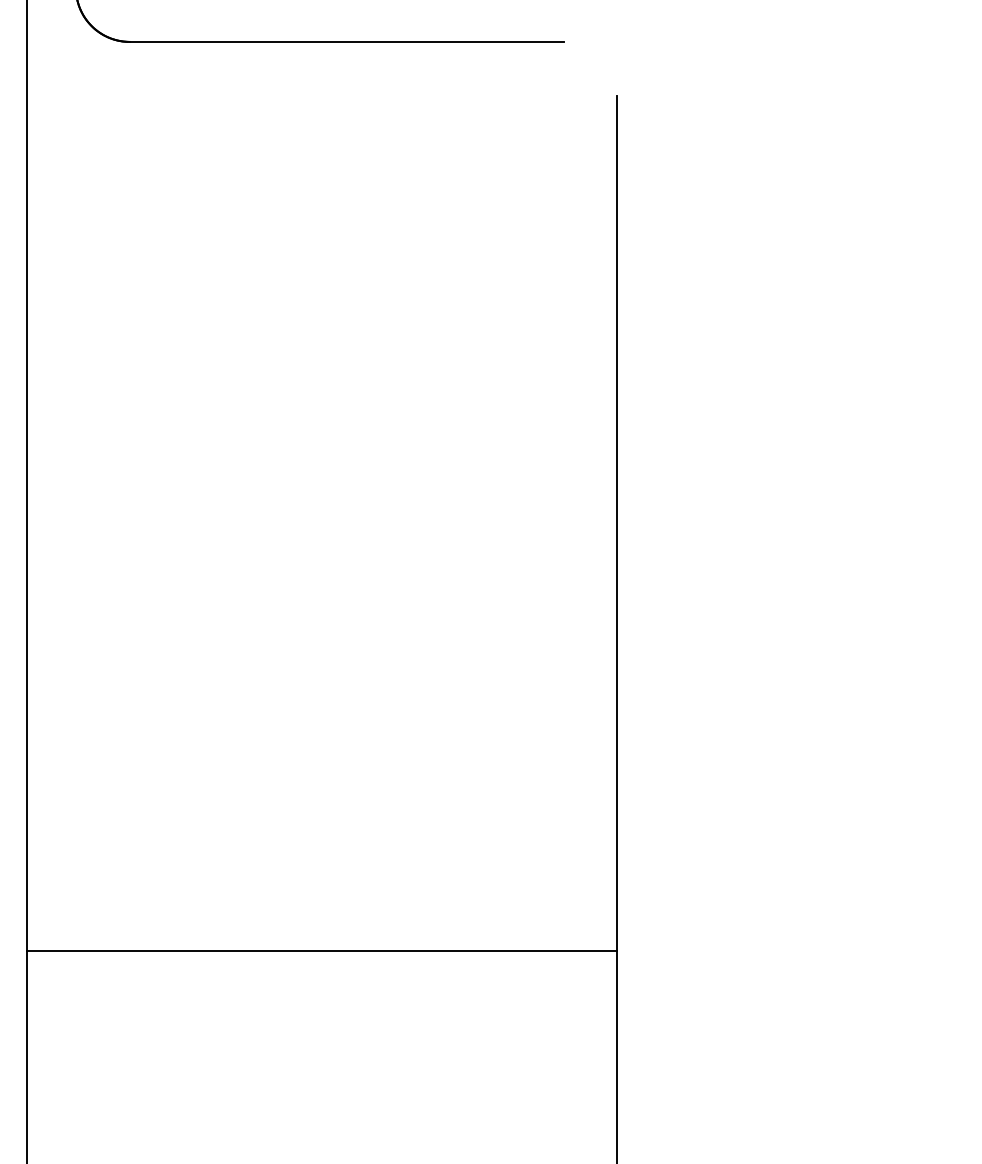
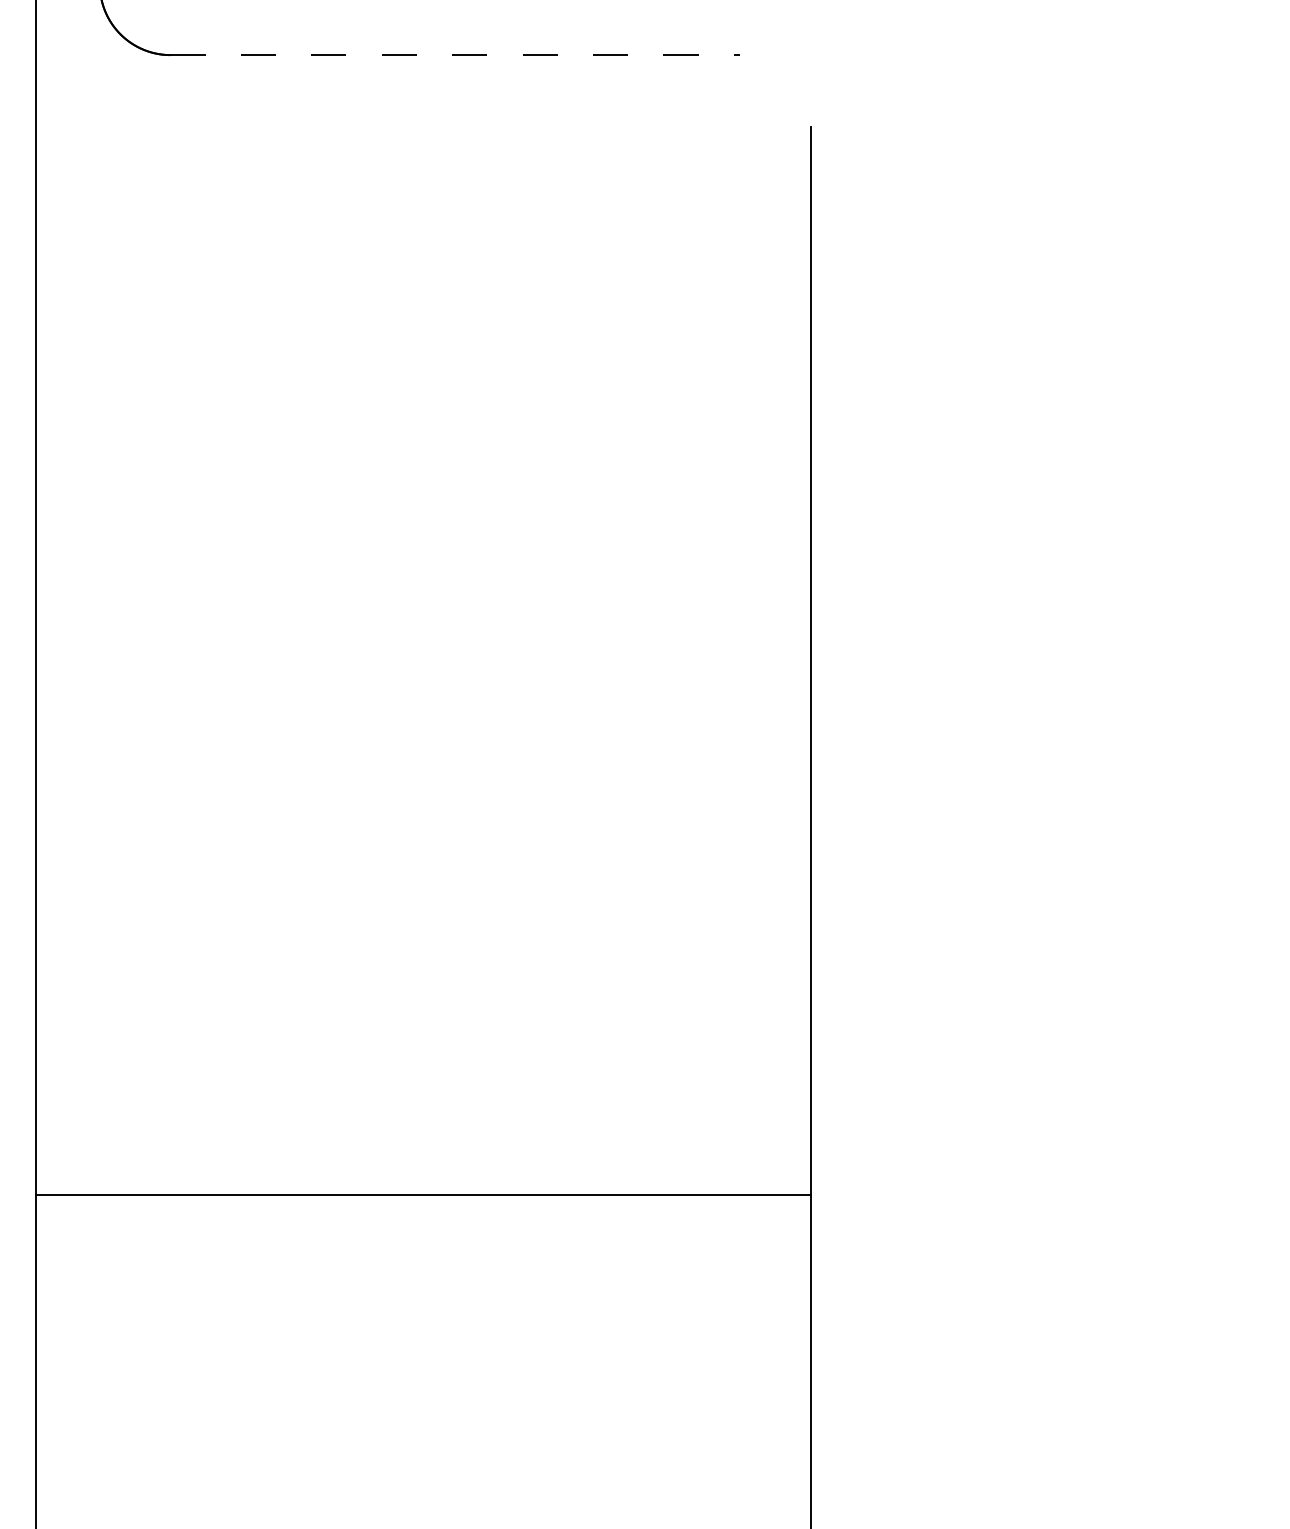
line: (346, 41) -> (455, 54), solid -> dashed
line: (322, 950) -> (423, 1194), moved

